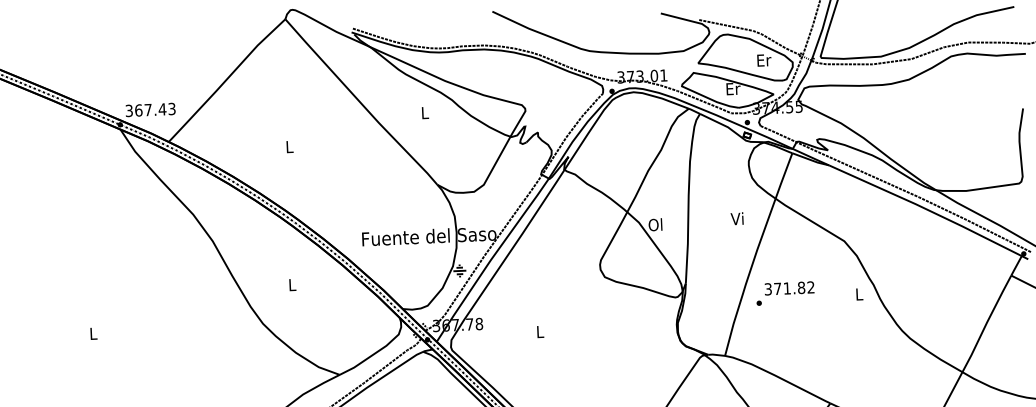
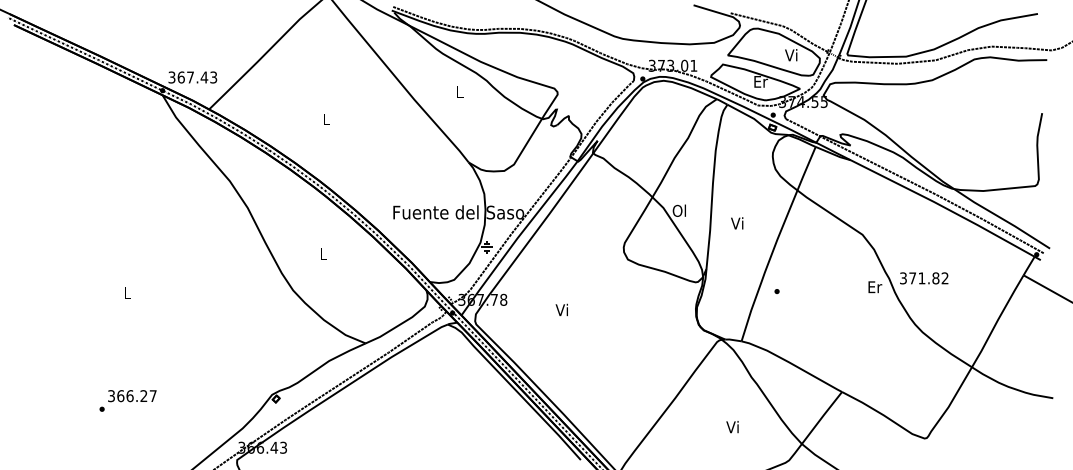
text: (764, 60) -> (792, 55), Er -> Vi
text: (737, 218) -> (737, 223), moved
text: (789, 288) -> (924, 278), moved
text: (859, 294) -> (875, 287), L -> Er
text: (539, 331) -> (561, 309), L -> Vi

